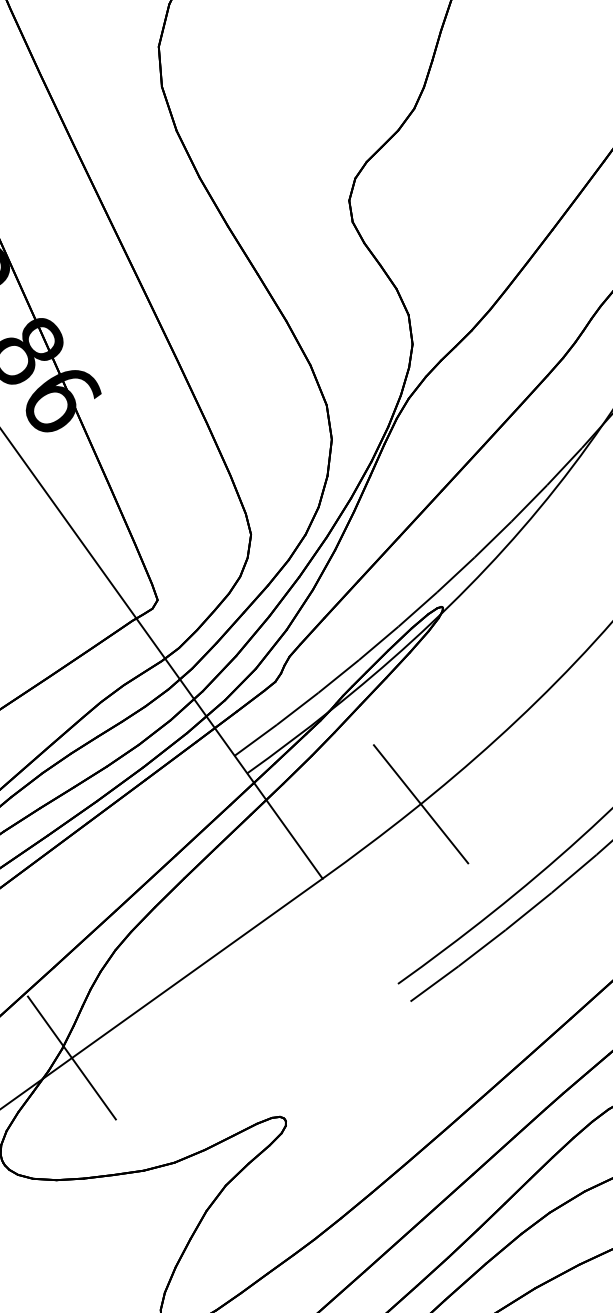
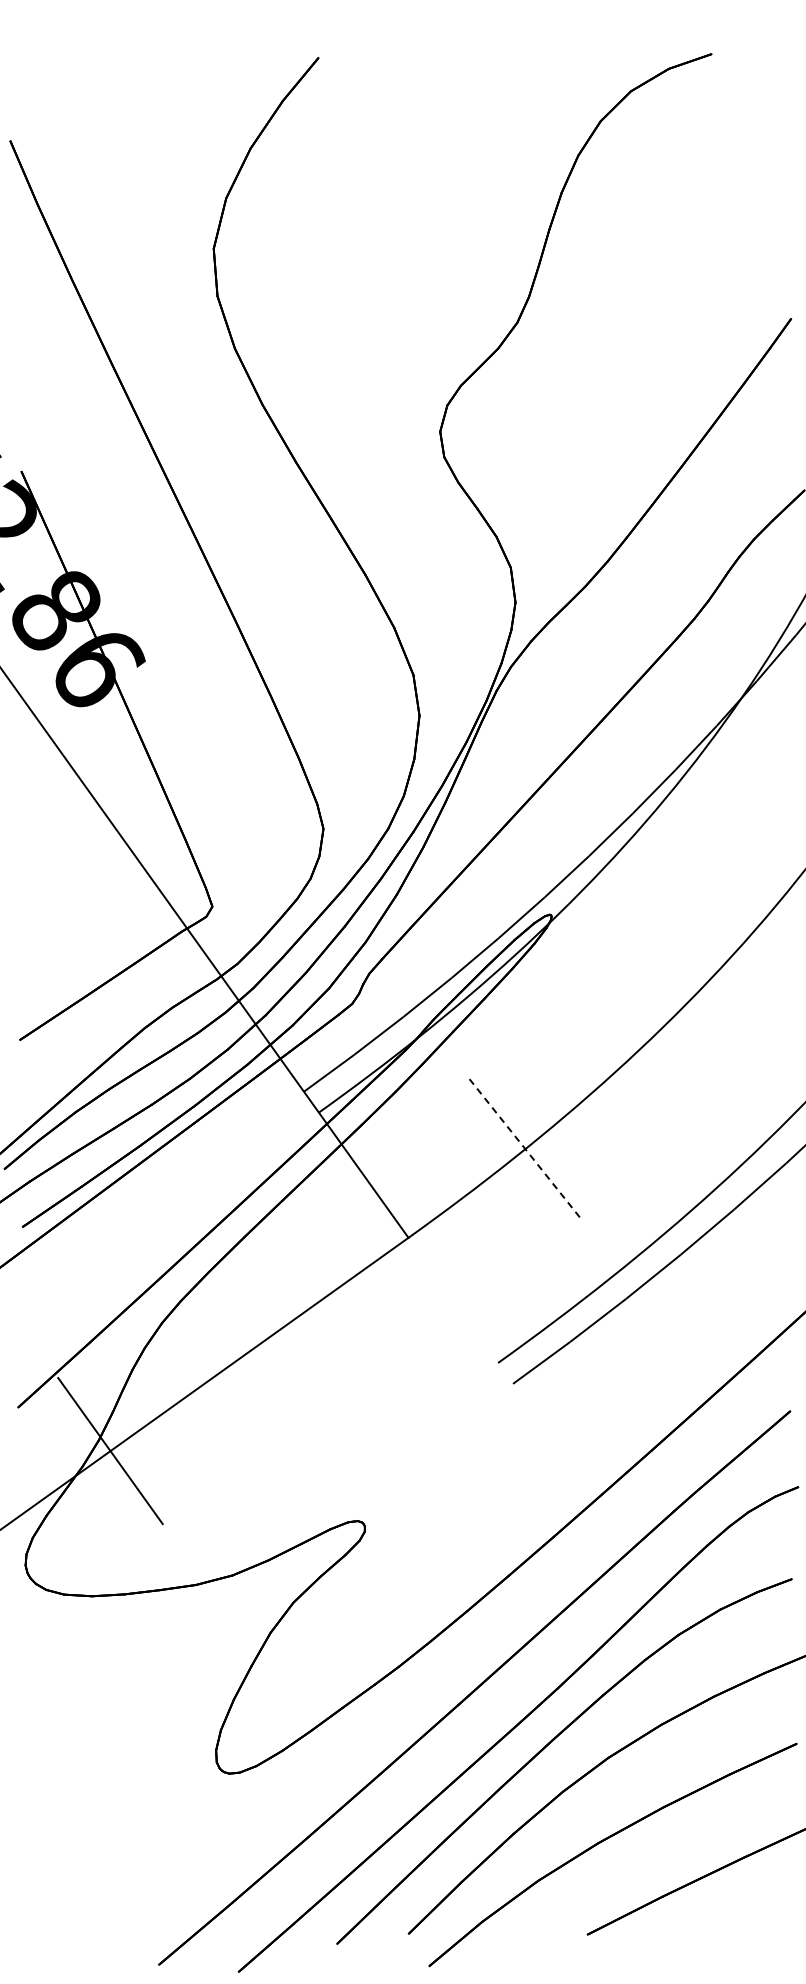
line: (421, 804) -> (525, 1149), solid -> dashed

